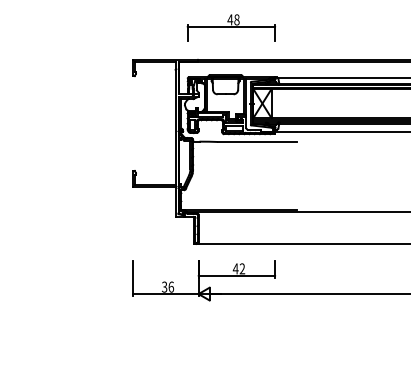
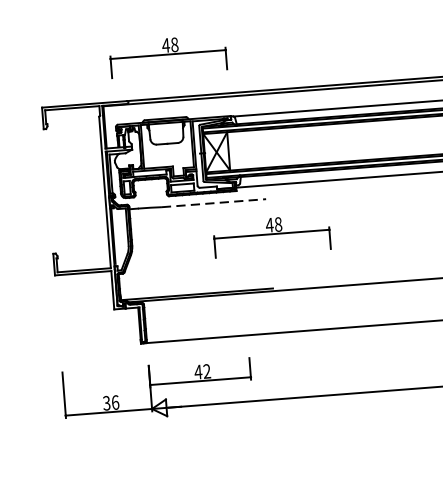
line: (257, 141) -> (214, 202), solid -> dashed
part: (298, 169) -> (270, 235), added

